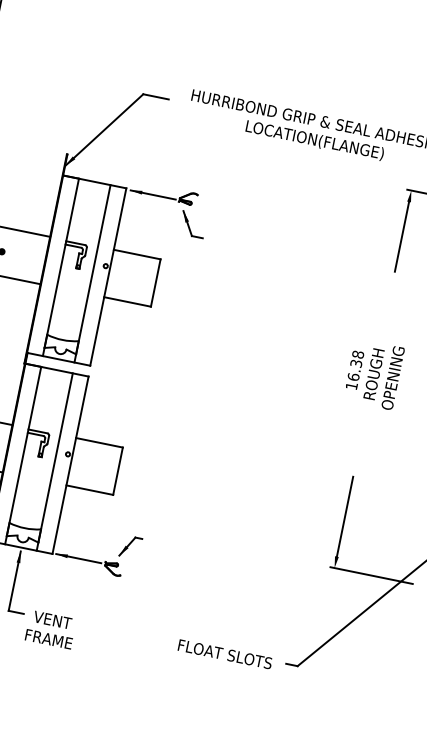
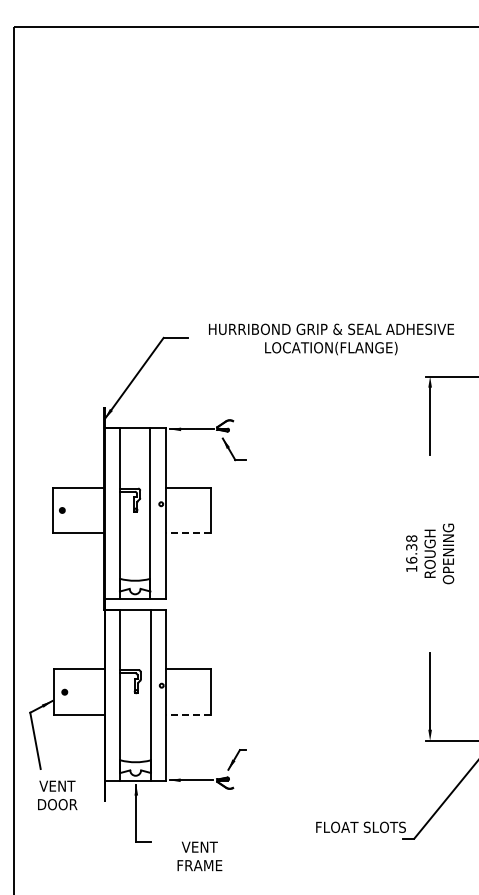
line: (127, 302) -> (188, 533), solid -> dashed
line: (89, 489) -> (188, 714), solid -> dashed
text: (50, 629) -> (199, 856), moved
text: (224, 653) -> (360, 826), moved

